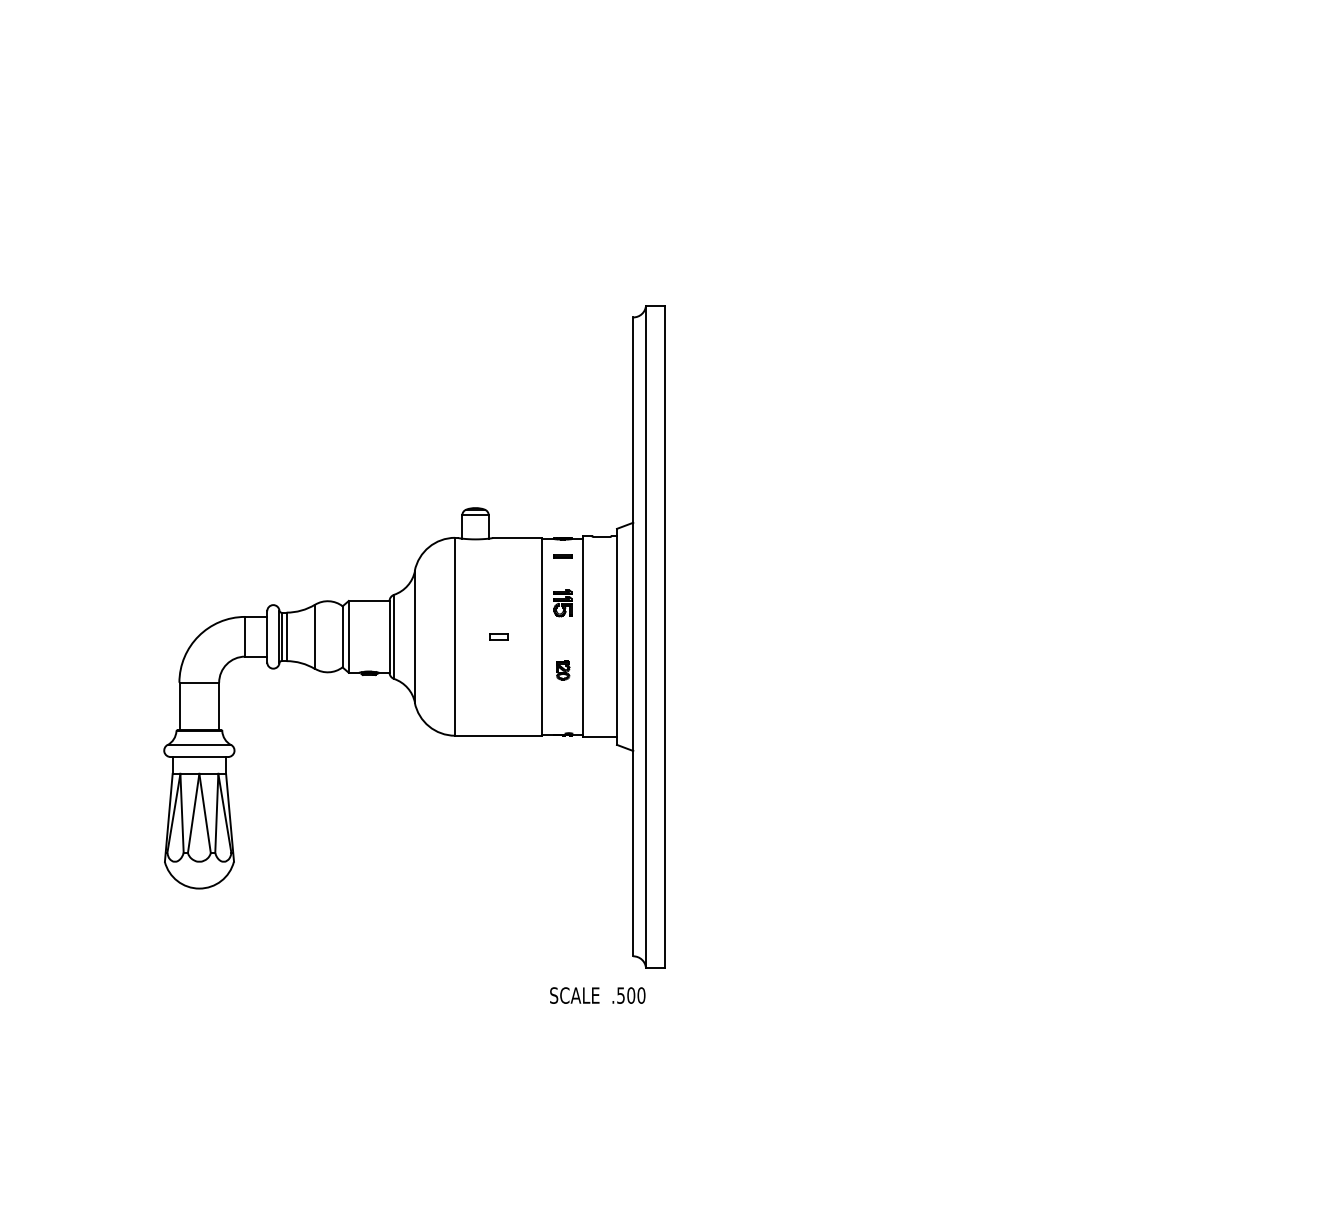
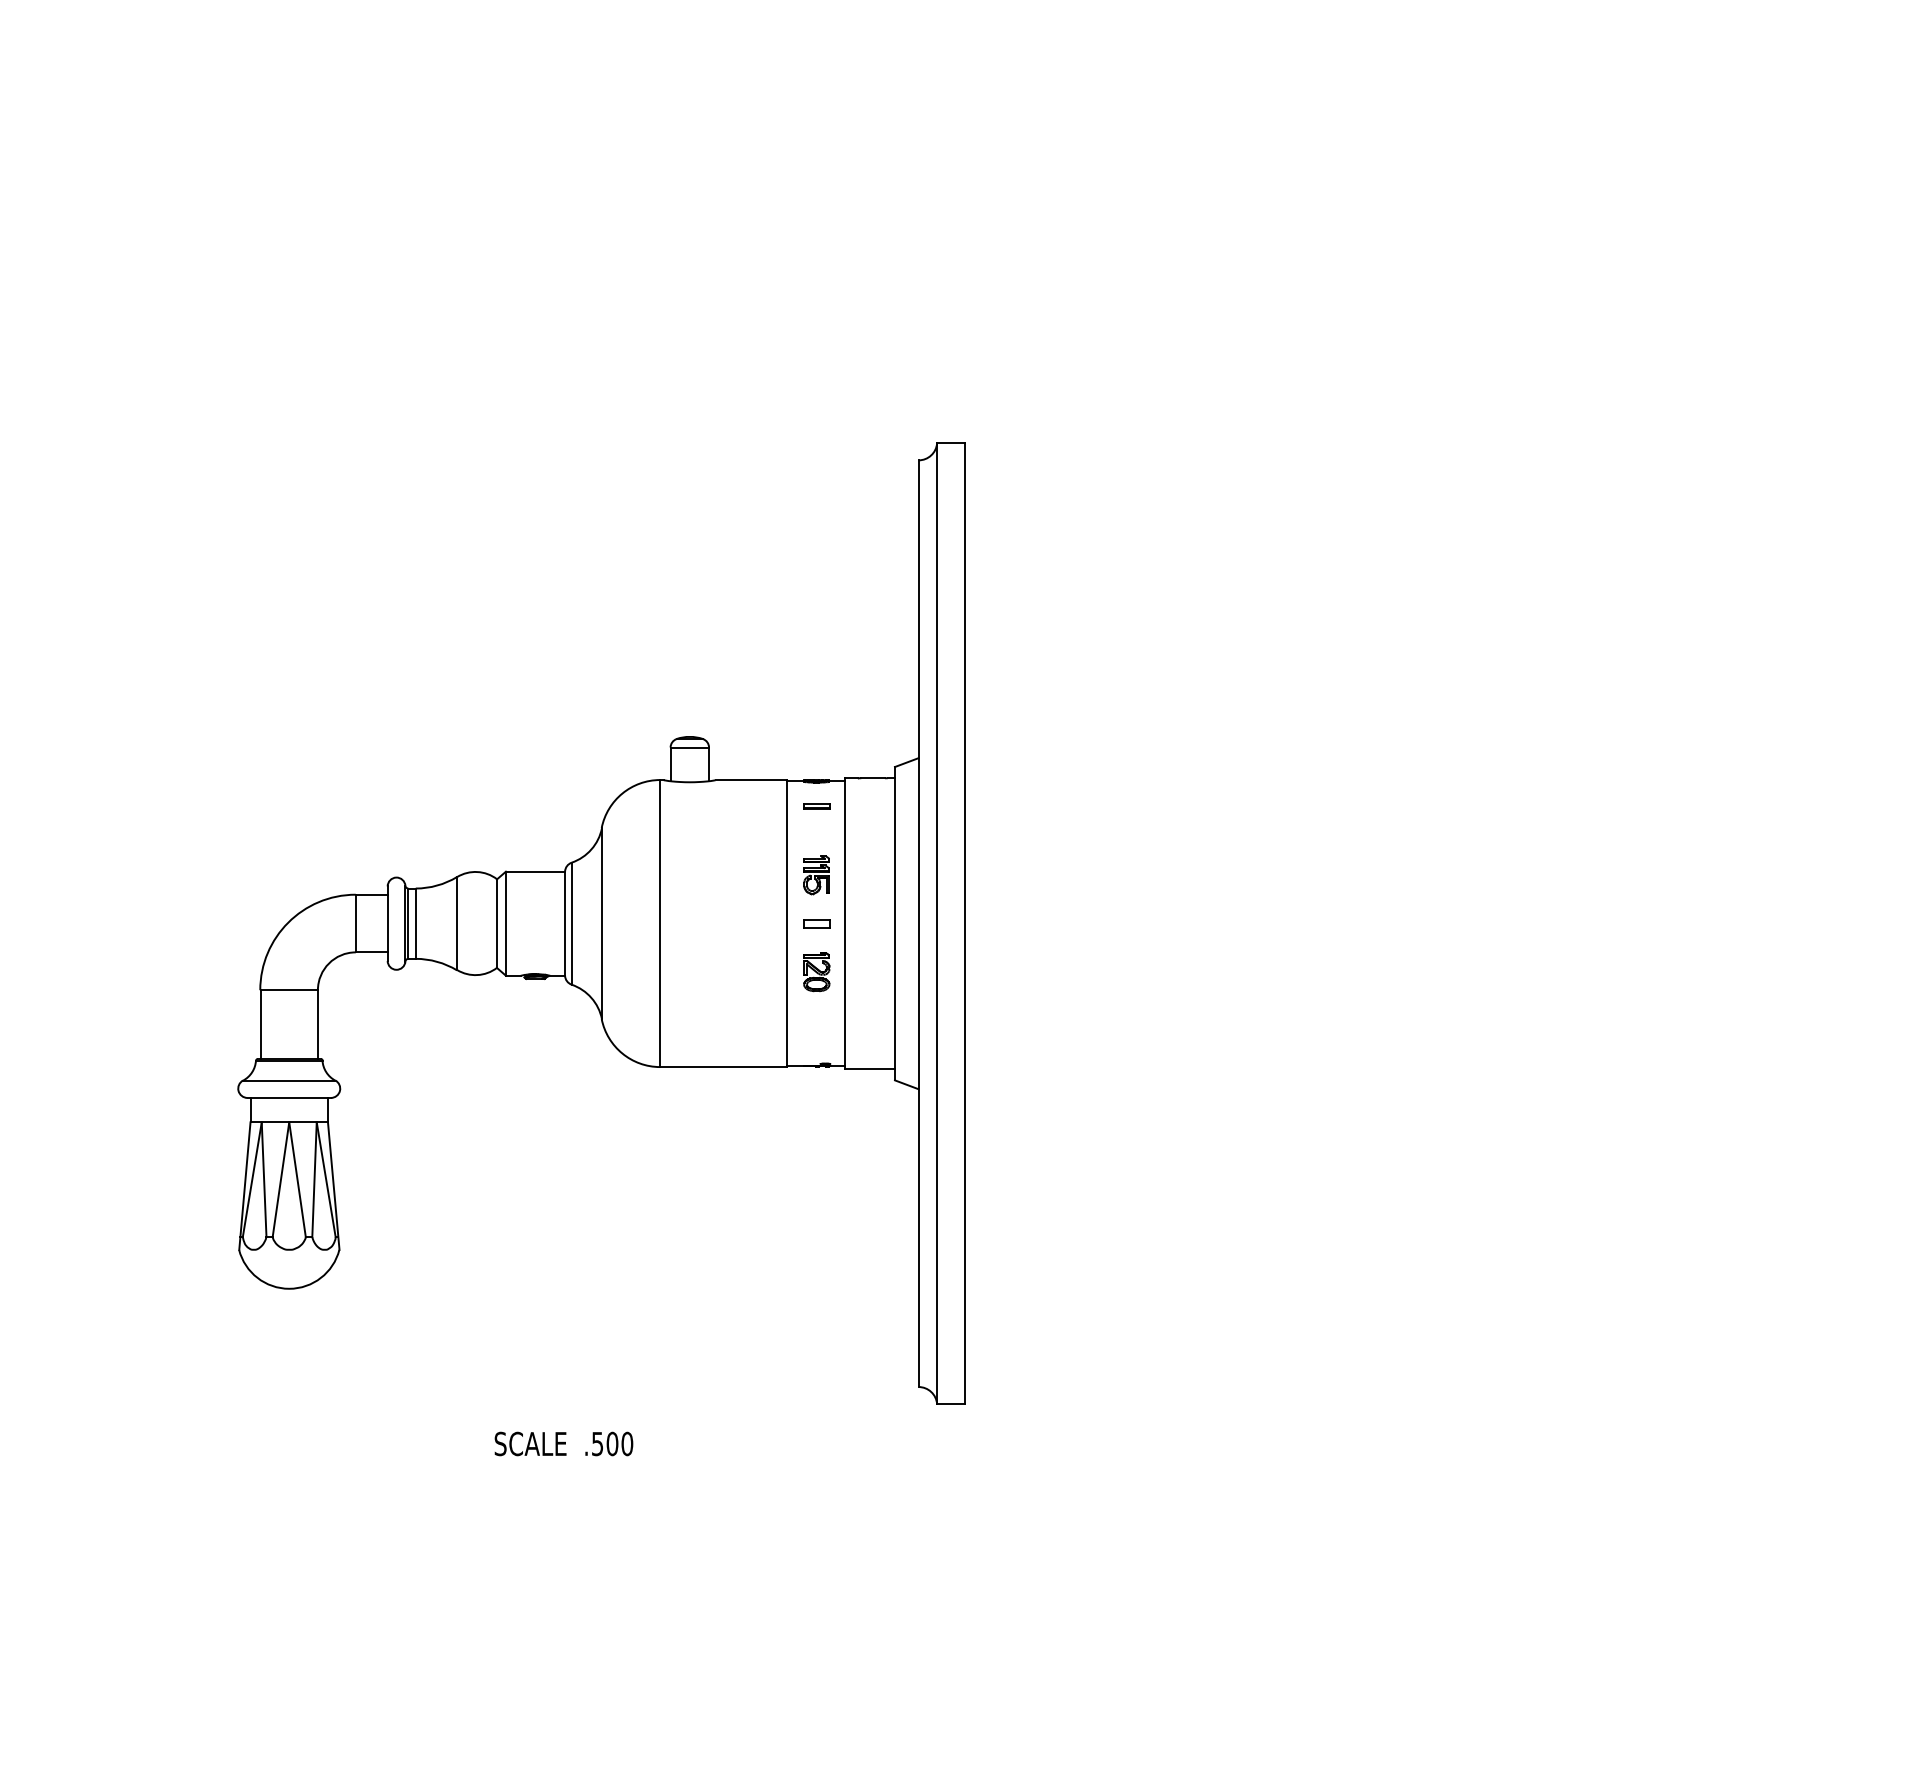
part: (498, 636) -> (815, 923), moved
part: (563, 670) -> (817, 972), size x1.43
text: (597, 995) -> (563, 1443), moved

